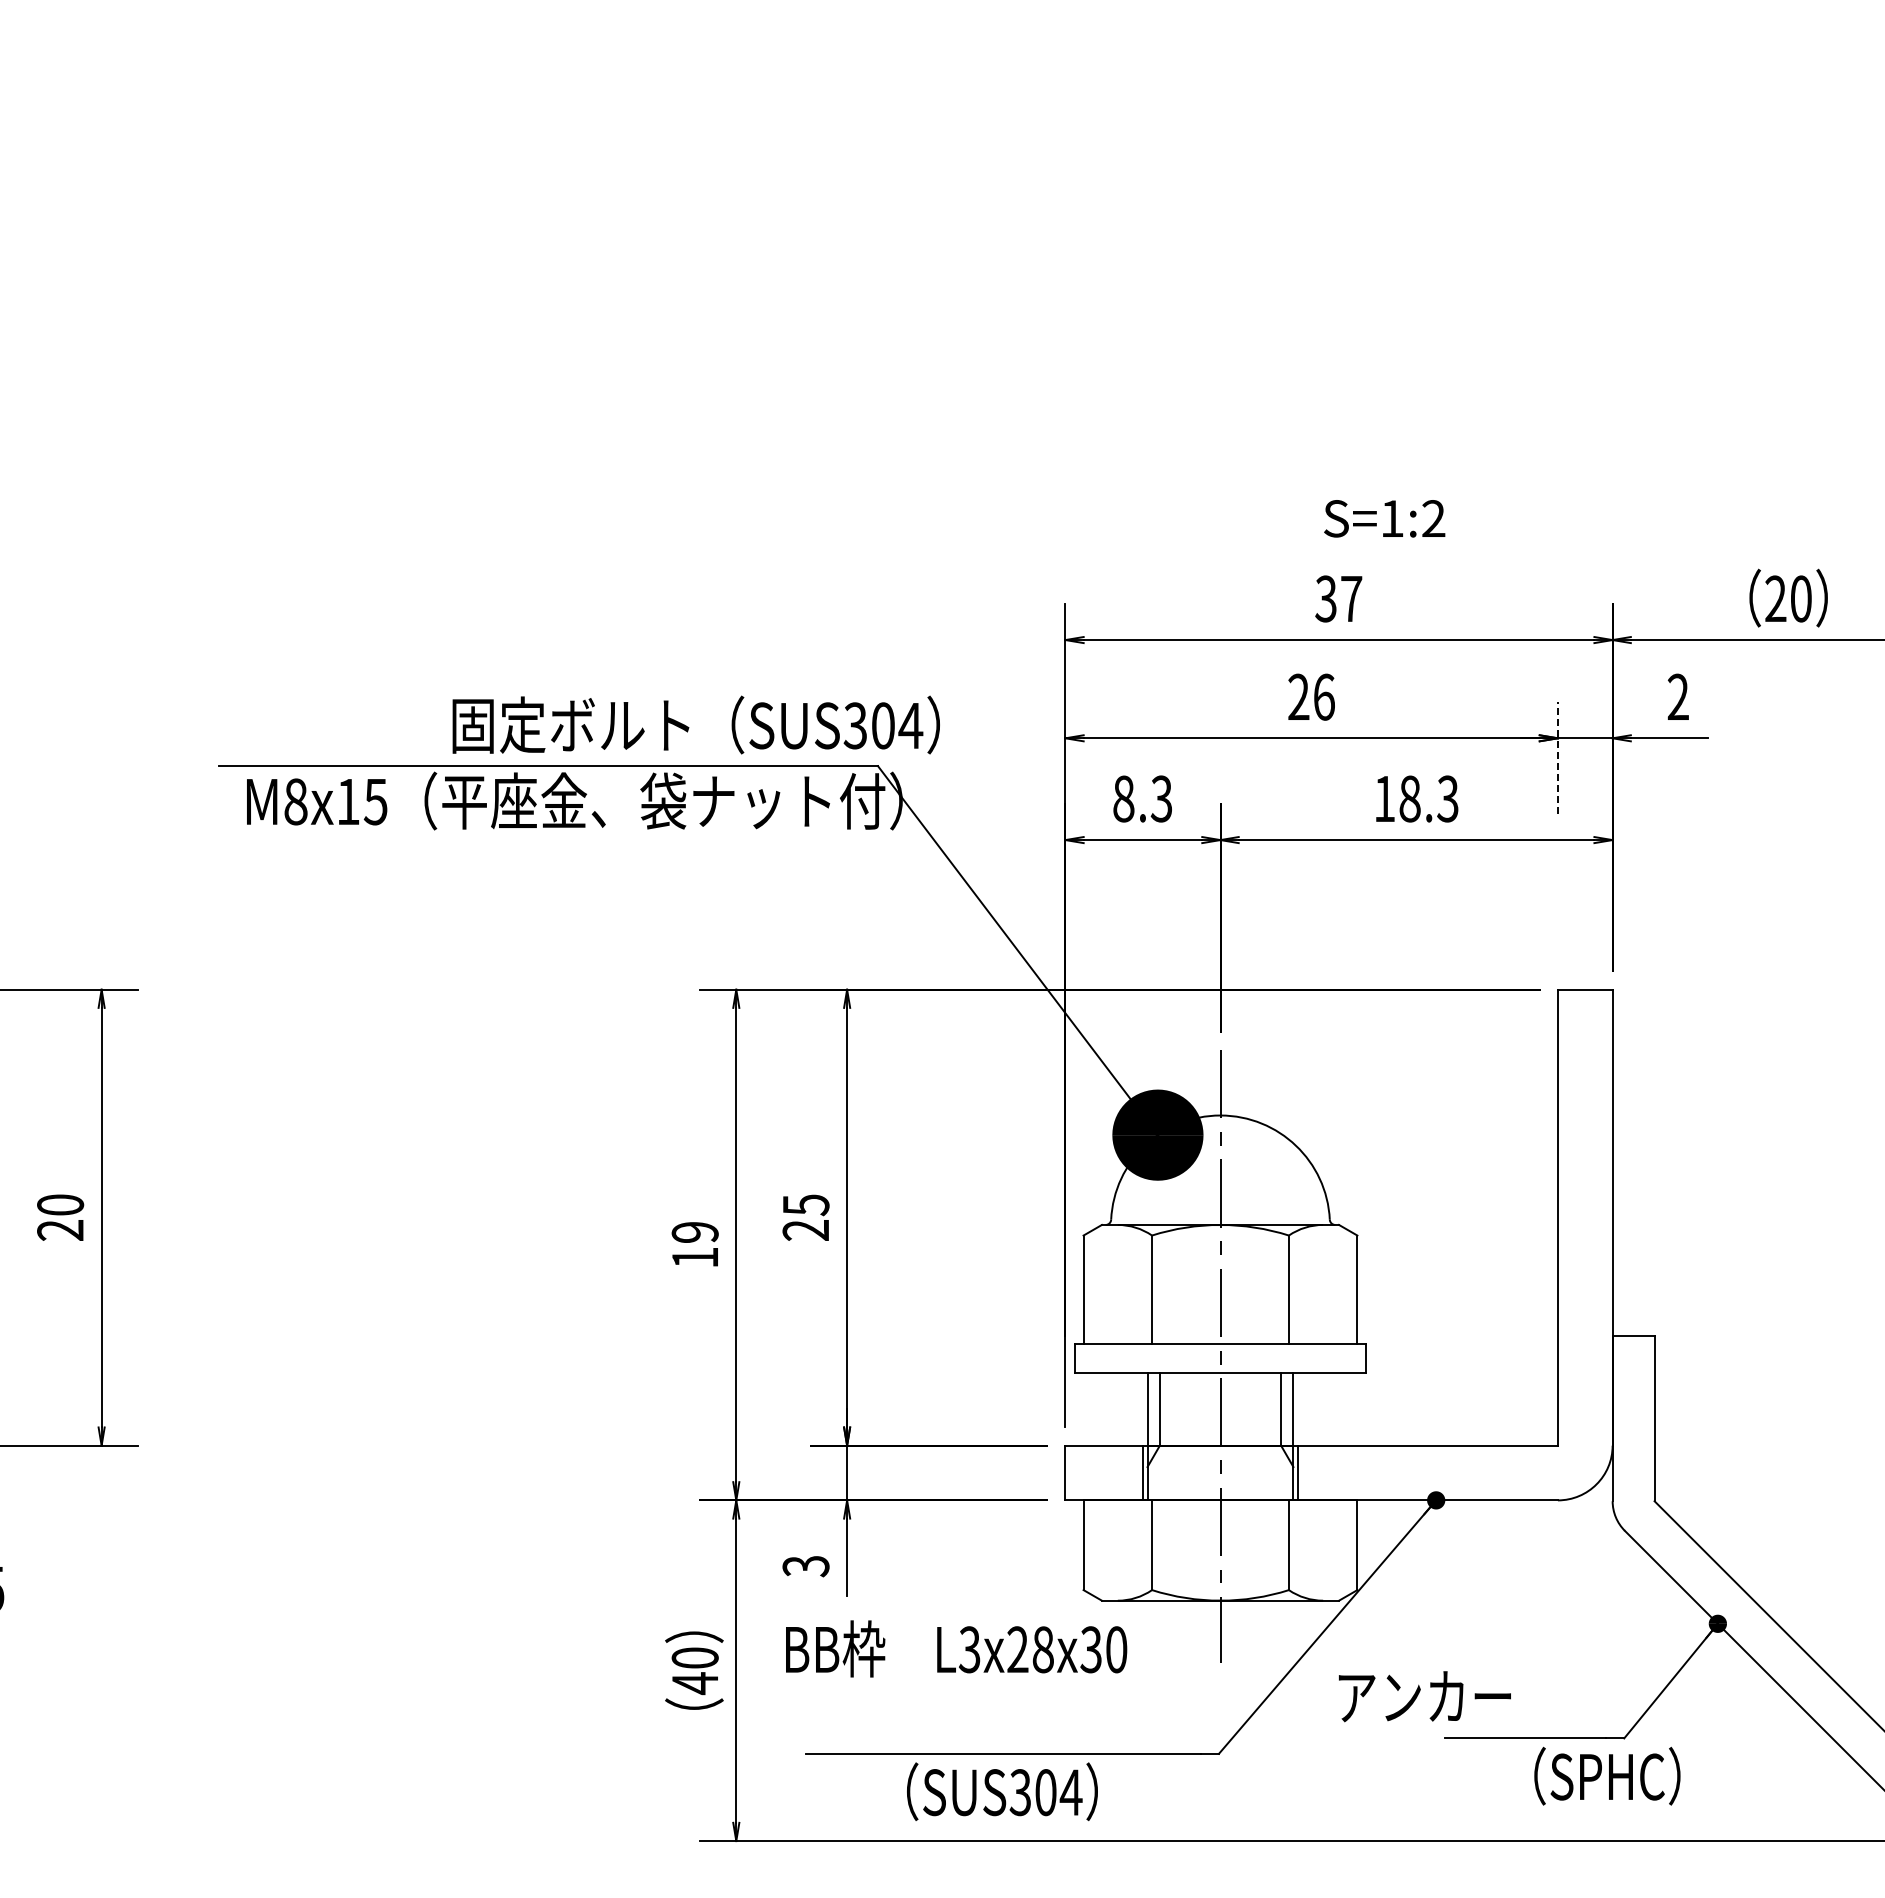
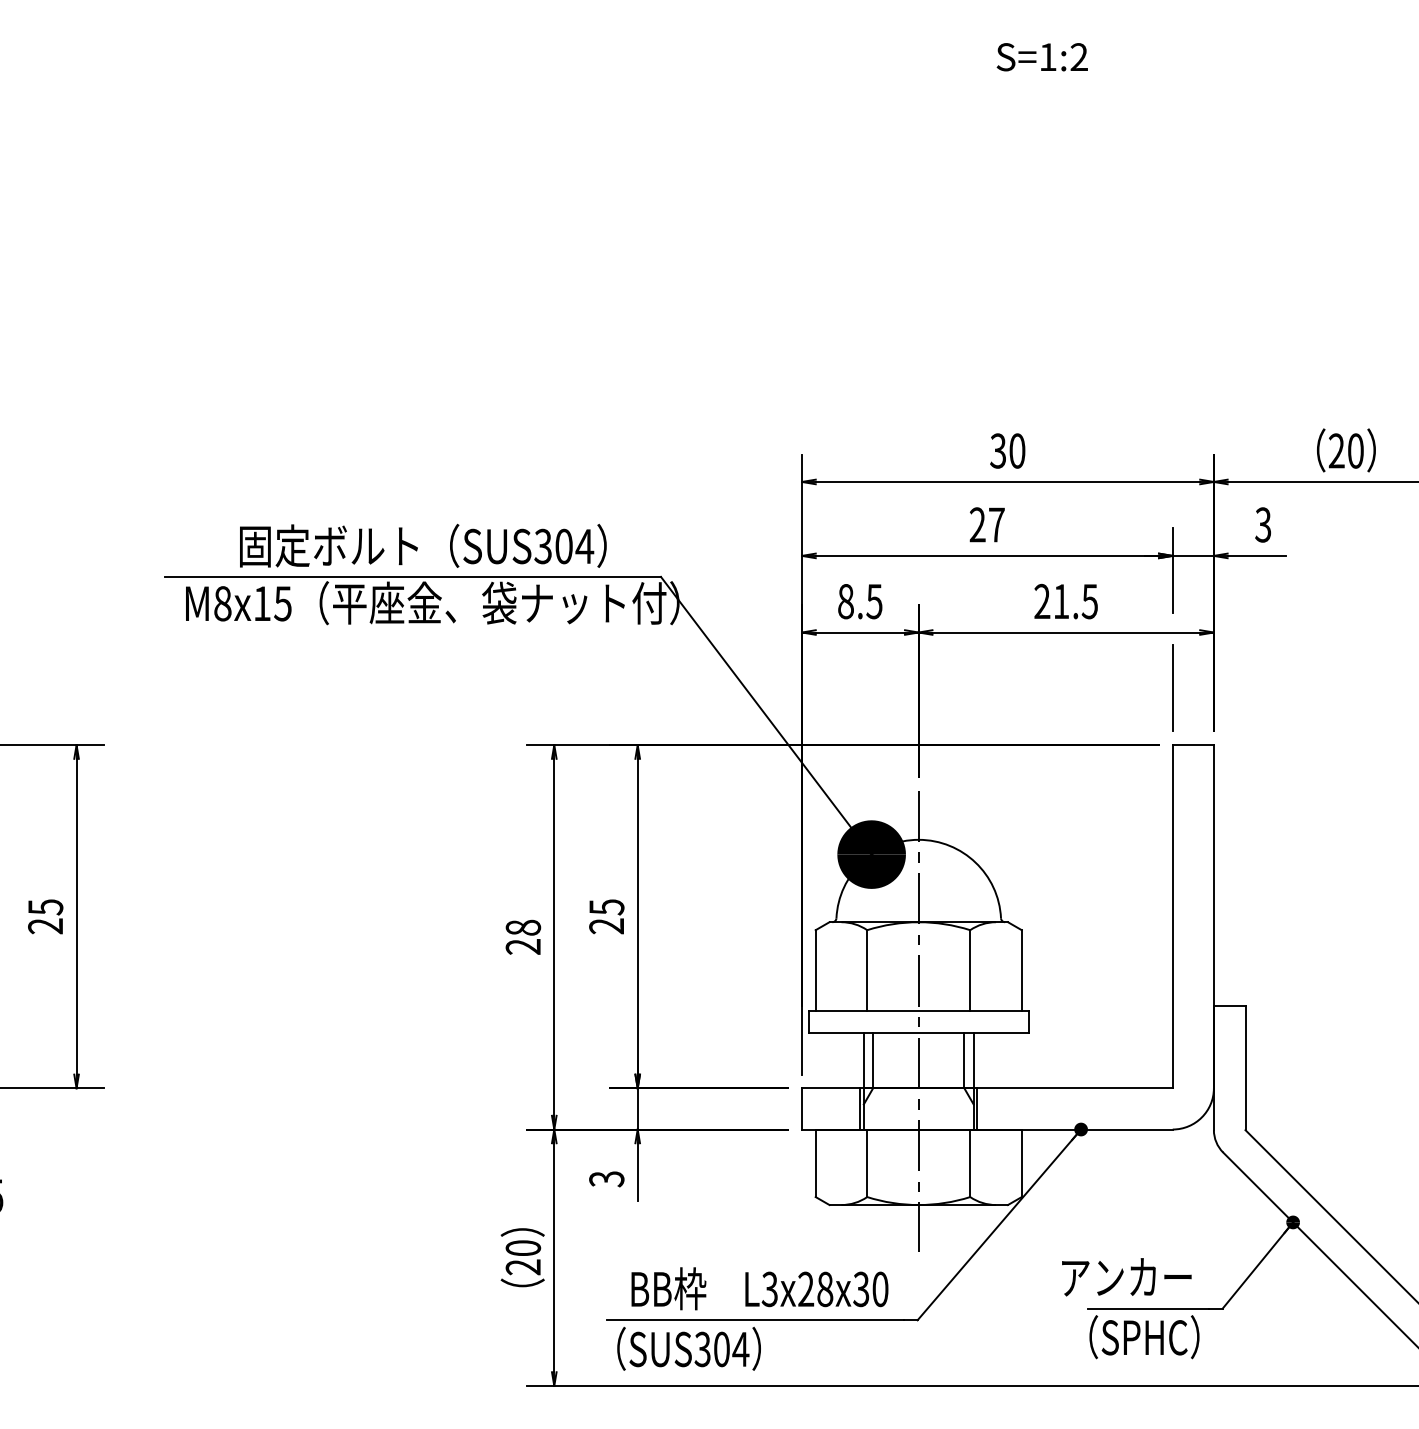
text: (1384, 518) -> (1042, 57), moved
text: (1351, 598) -> (1017, 450), 37 -> 30
text: (1324, 696) -> (997, 524), 26 -> 27
text: (1677, 697) -> (1262, 525), 2 -> 3
text: (695, 724) -> (422, 545), moved
line: (1557, 757) -> (1172, 570), dashed -> solid
text: (1161, 798) -> (874, 601), 8.3 -> 8.5
text: (1416, 798) -> (1066, 601), 18.3 -> 21.5
line: (1557, 913) -> (1172, 687), added
text: (60, 1205) -> (45, 907), 20 -> 25
text: (694, 1244) -> (522, 936), 19 -> 28
text: (956, 1648) -> (759, 1288), moved
text: (694, 1683) -> (522, 1267), 40 -> 20
text: (1424, 1696) -> (1126, 1277), moved
text: (1607, 1775) -> (1144, 1336), moved
text: (1002, 1791) -> (689, 1348), moved

